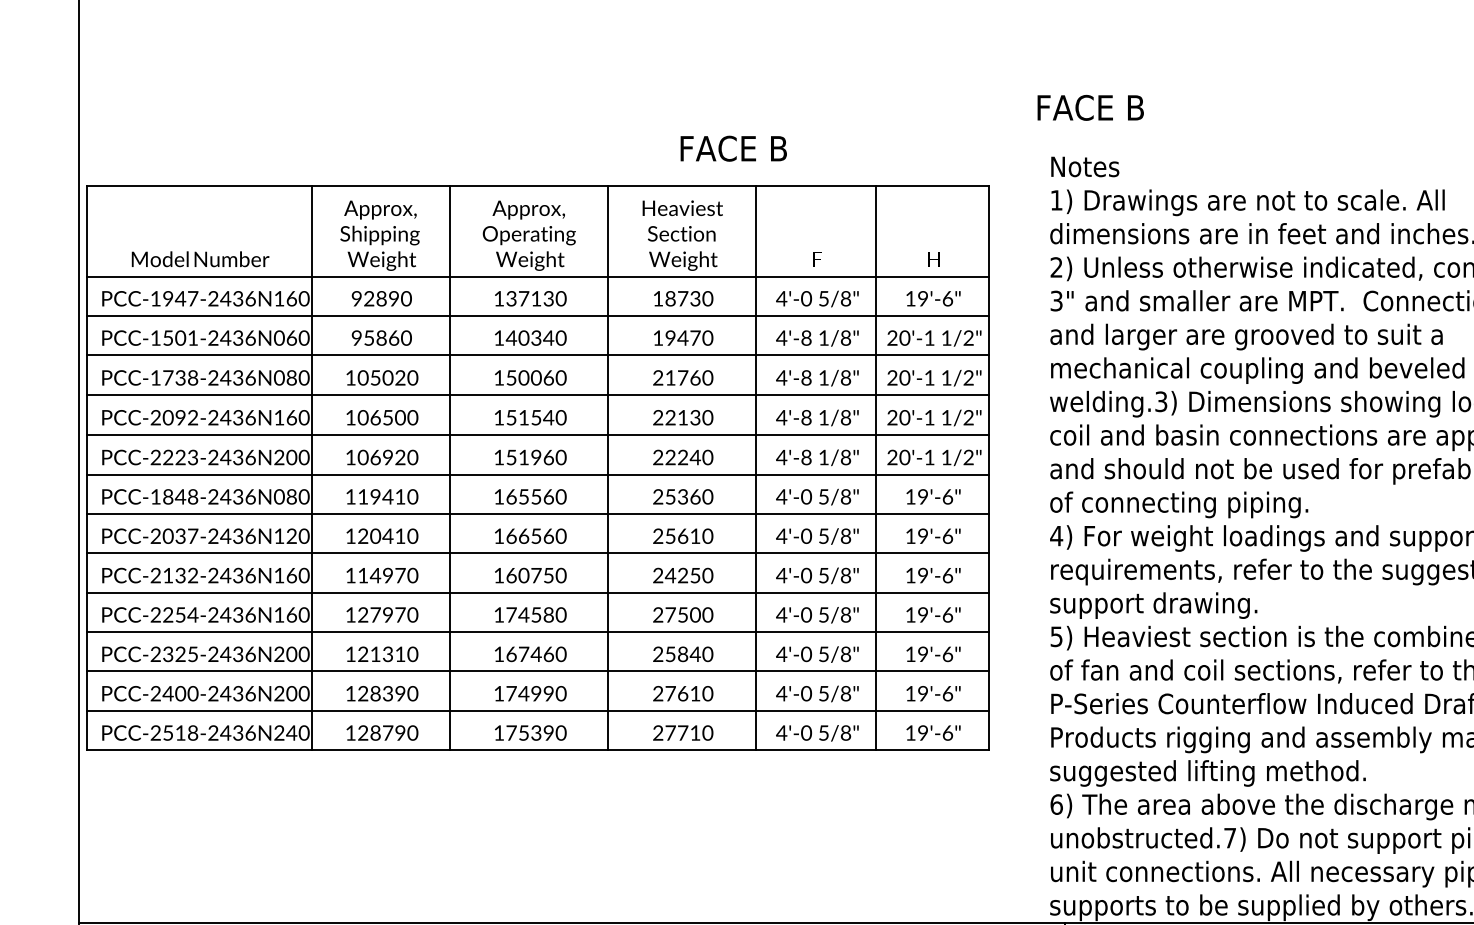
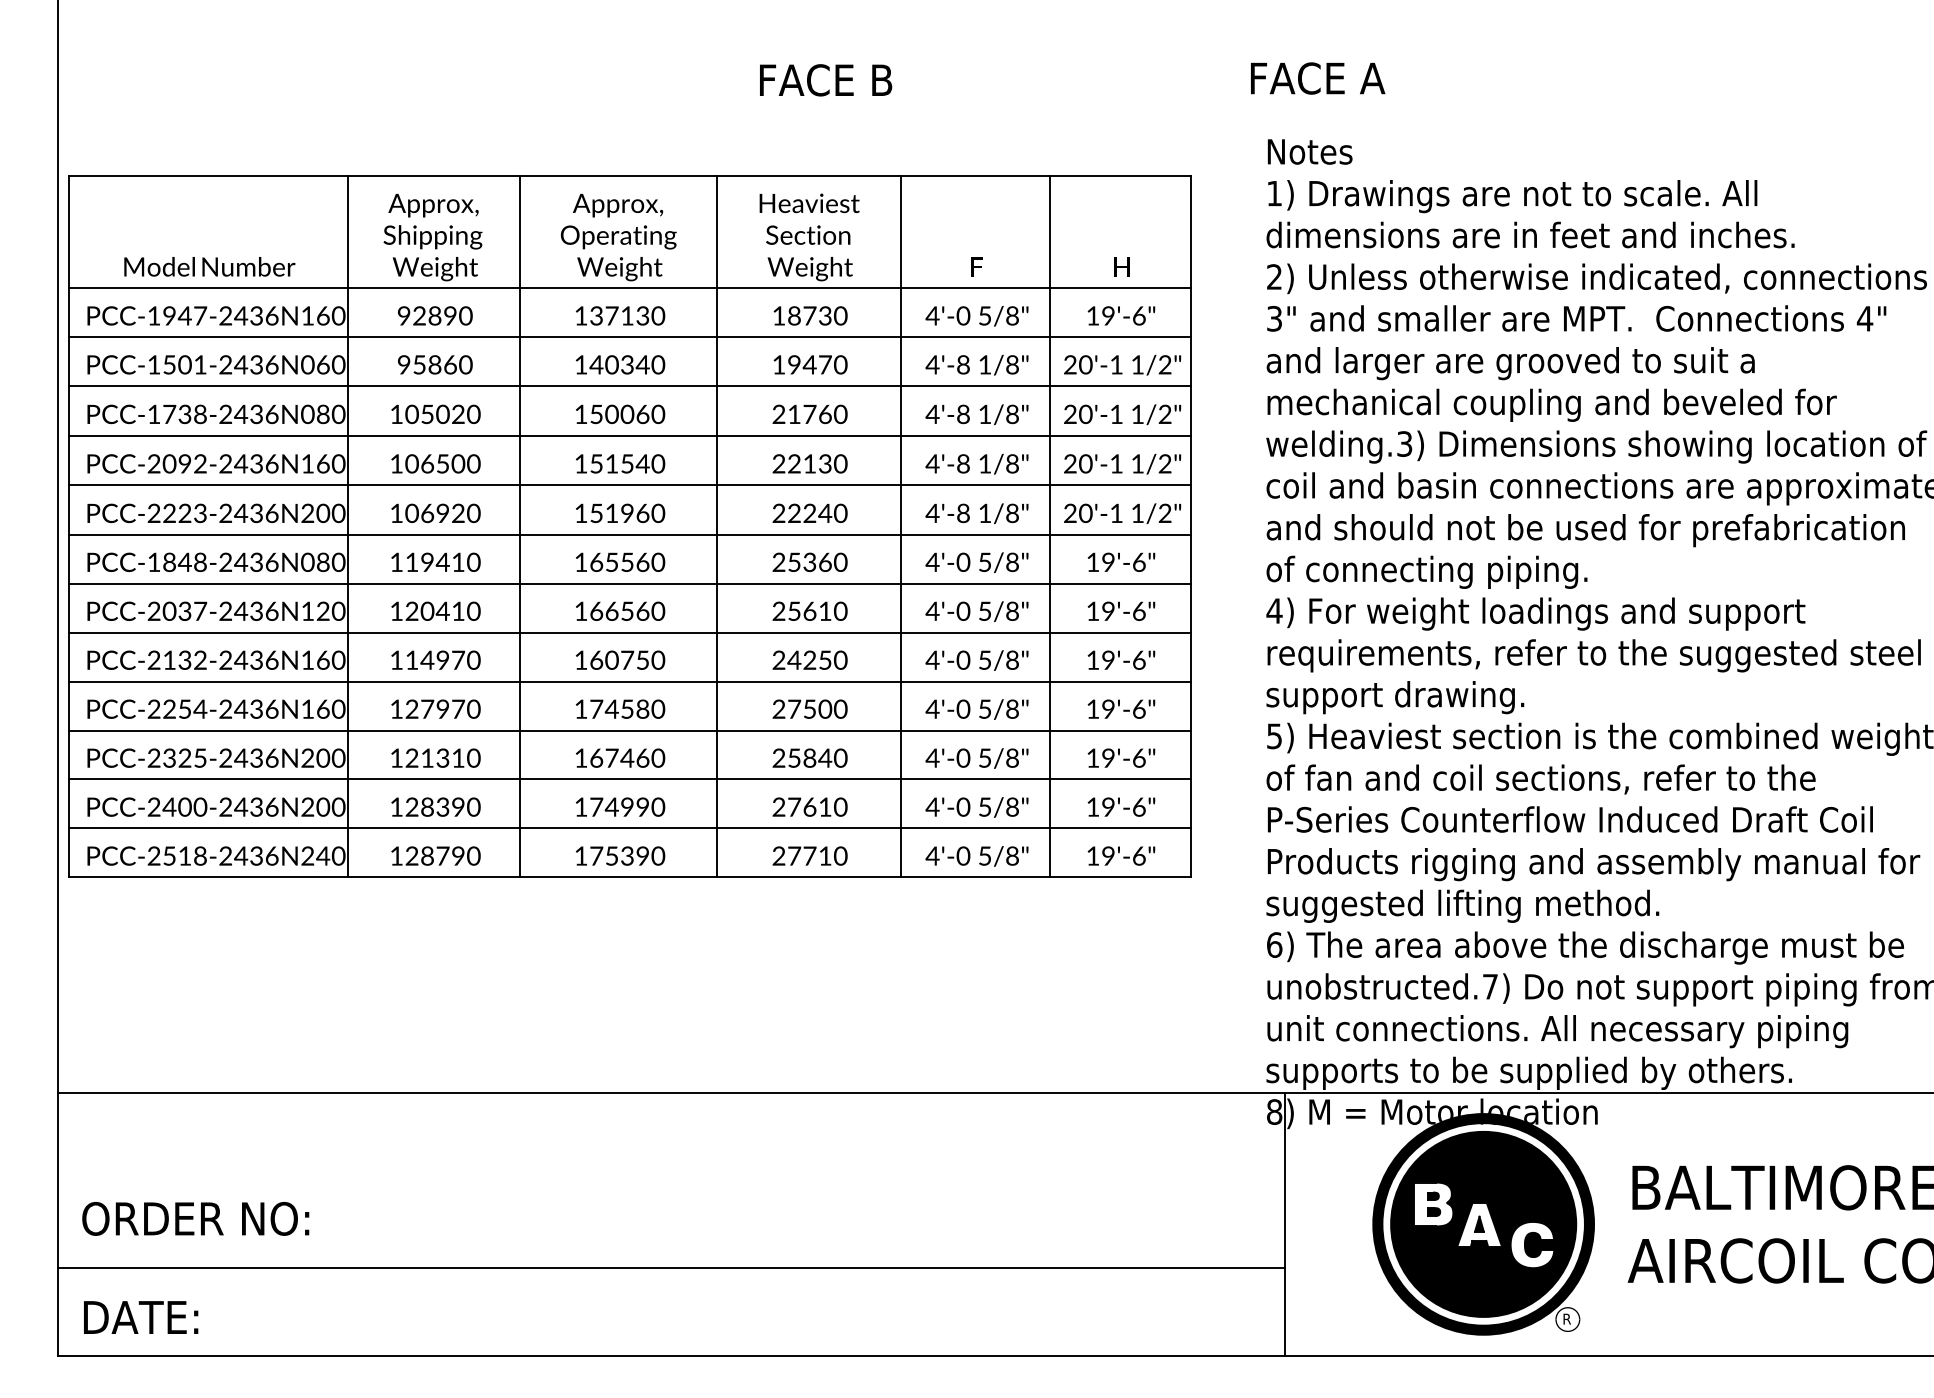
text: (1135, 107) -> (1372, 78), FACE B -> FACE A
text: (734, 148) -> (826, 80), moved

